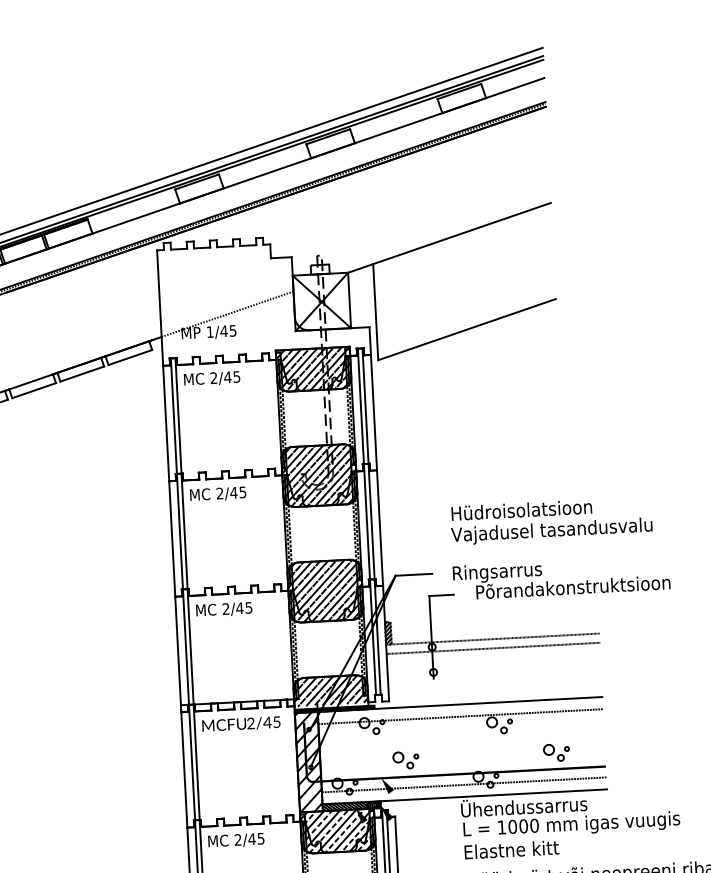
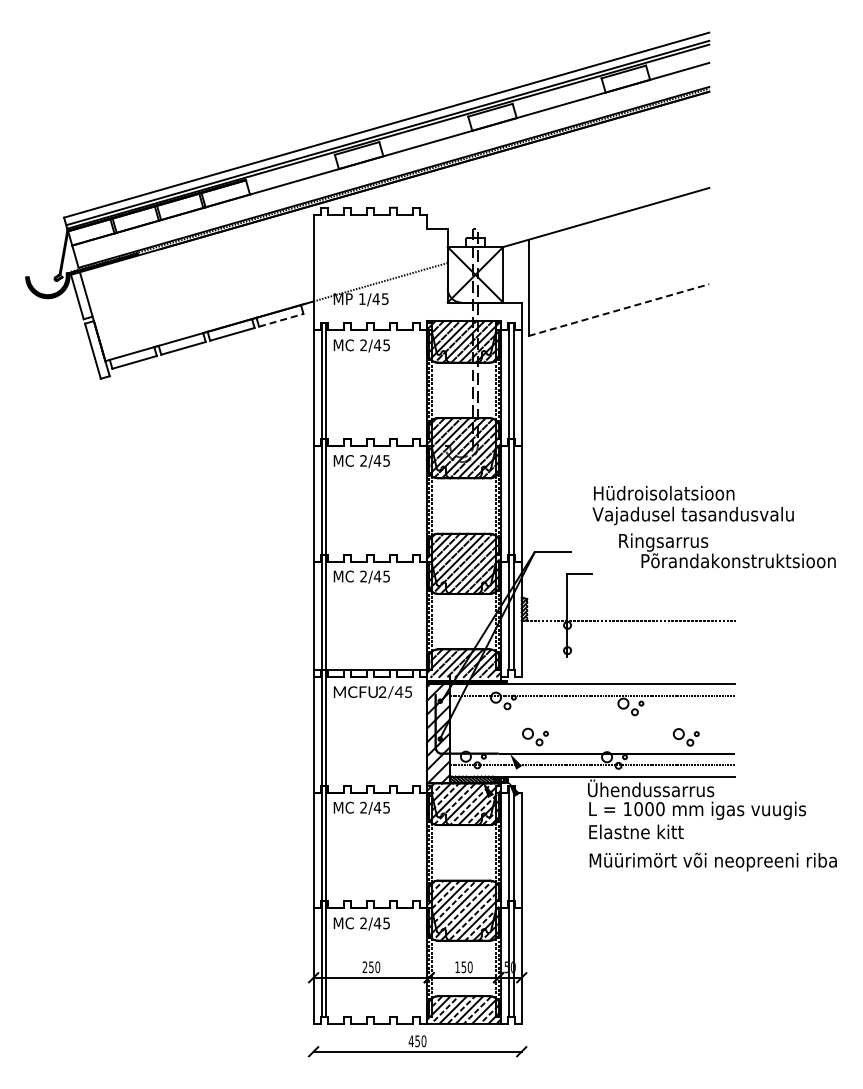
line: (467, 330) -> (619, 310), solid -> dashed
line: (130, 357) -> (281, 320), solid -> dashed
text: (561, 577) -> (727, 550), moved
line: (493, 648) -> (628, 629), removed

